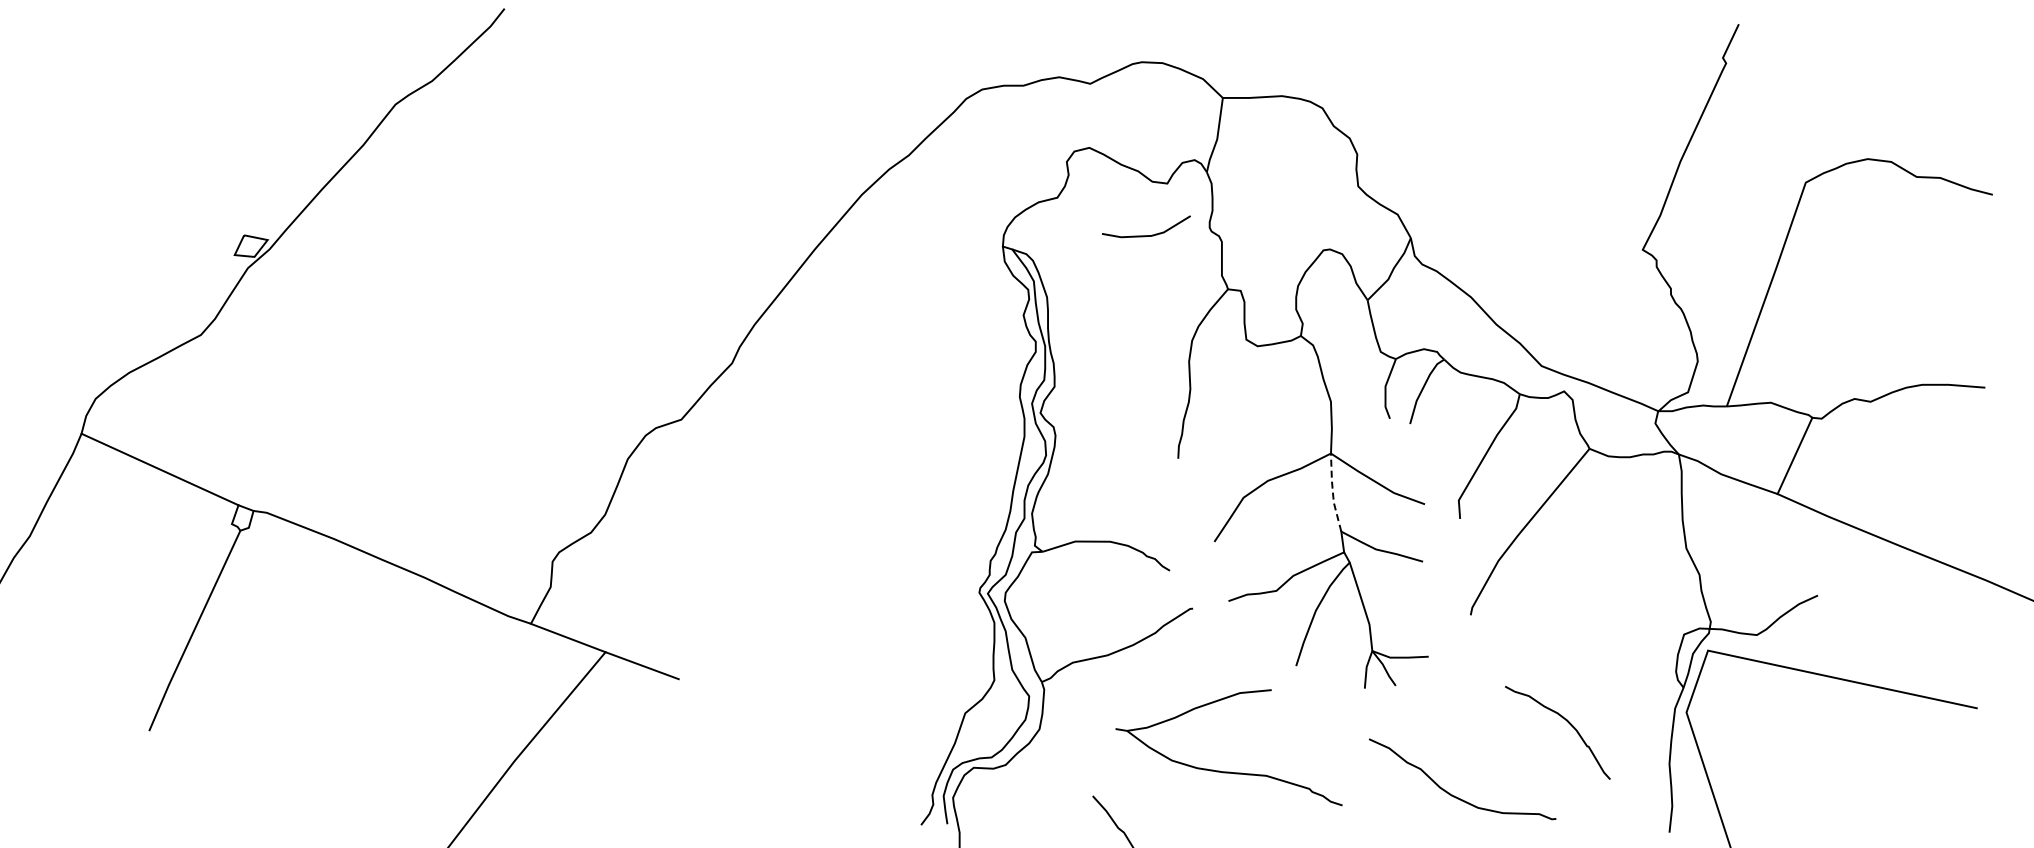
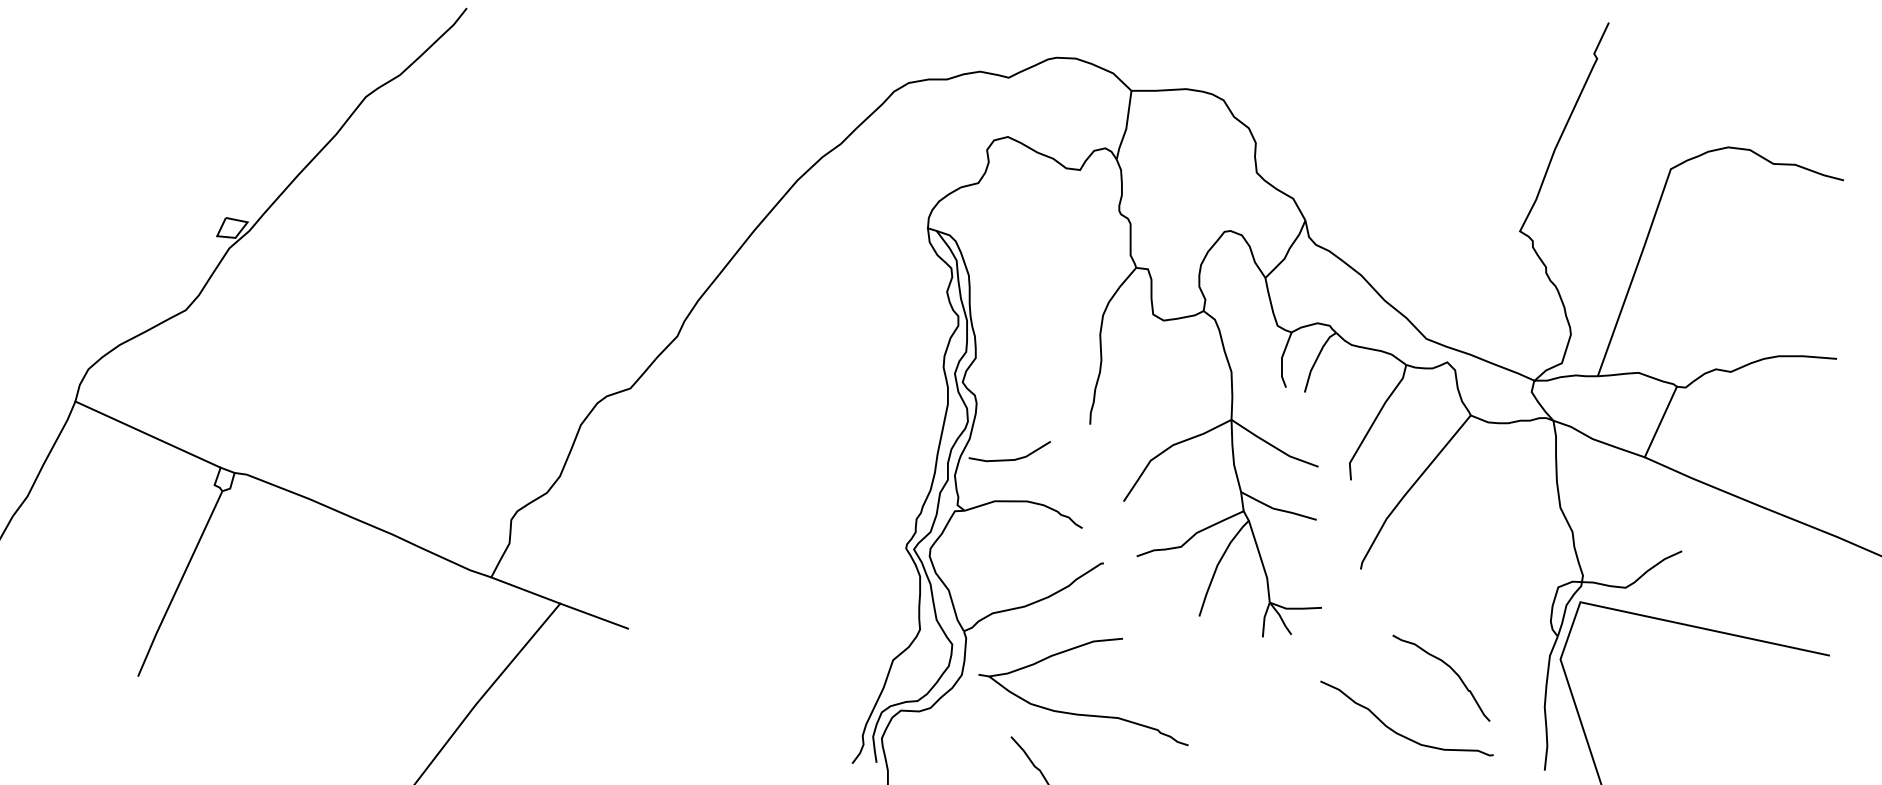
line: (1146, 235) -> (1009, 459), moved
line: (1332, 492) -> (1232, 455), dashed -> solid
part: (1228, 771) -> (1083, 714), moved
curve: (1454, 795) -> (1399, 733), moved

